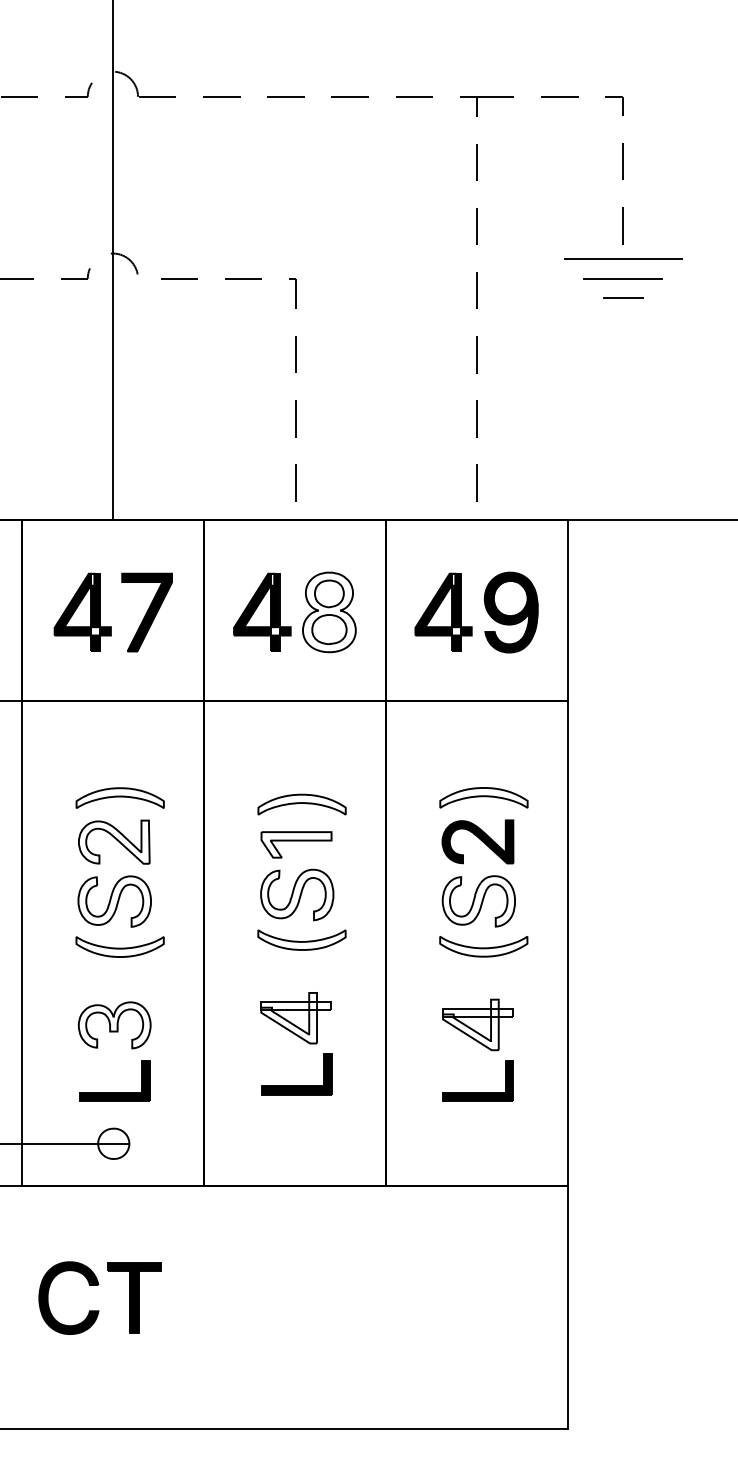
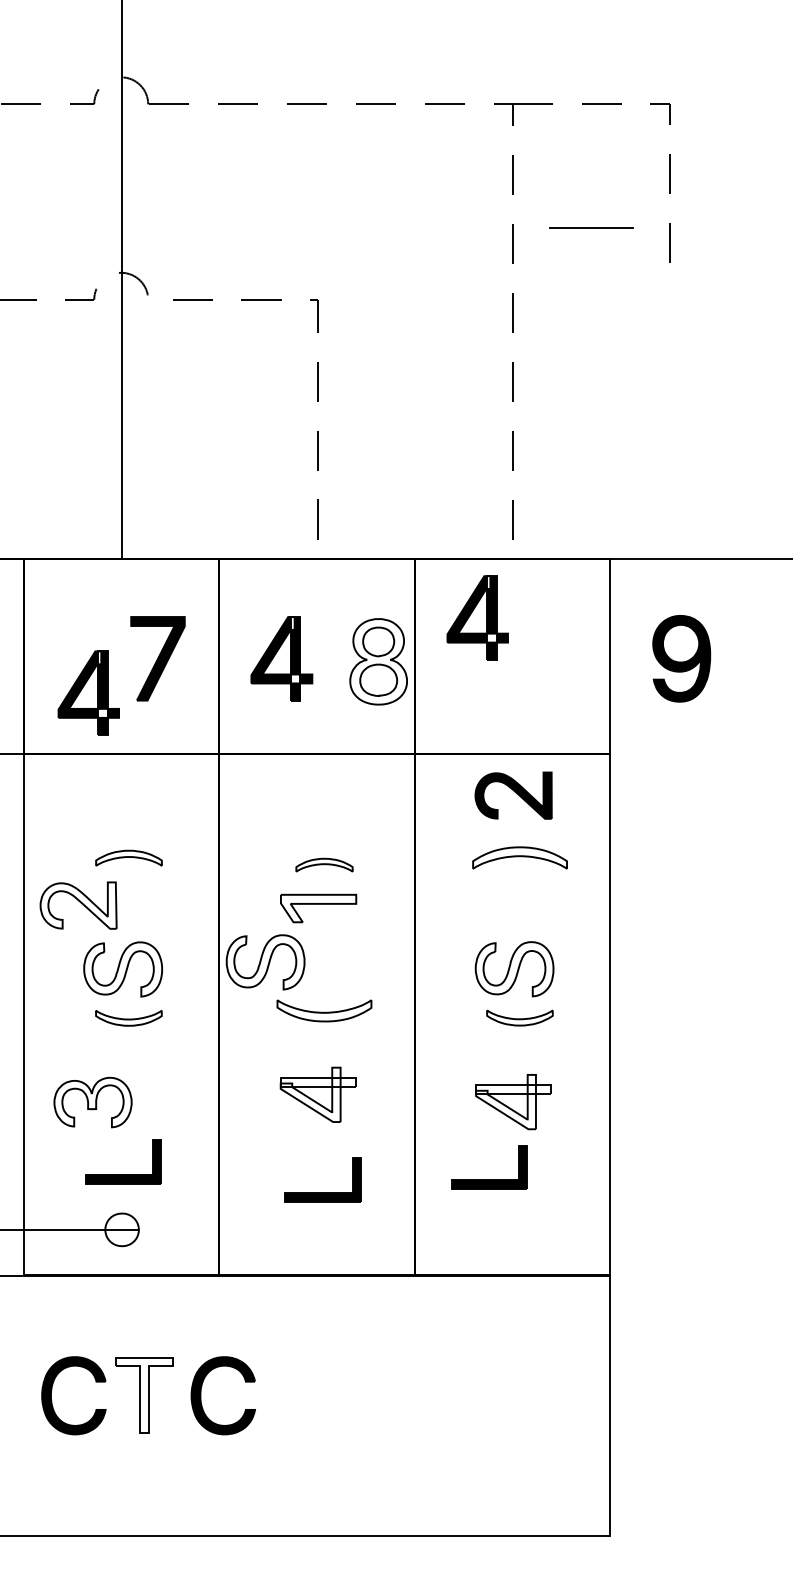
line: (622, 259) -> (669, 279), removed
line: (622, 278) -> (590, 227), moved
line: (622, 298) -> (669, 321), removed
part: (82, 611) -> (88, 692), moved
part: (443, 611) -> (477, 616), moved
part: (329, 612) -> (378, 661), moved
part: (511, 612) -> (681, 658), moved
part: (119, 797) -> (128, 857), size x0.7
part: (301, 804) -> (323, 865), size x0.6
part: (114, 841) -> (78, 904), moved
part: (477, 841) -> (513, 795), moved
part: (297, 894) -> (265, 961), moved
part: (119, 946) -> (128, 1017), size x0.7
part: (483, 946) -> (519, 1017), size x0.7
part: (114, 1025) -> (92, 1102), moved
part: (296, 1085) -> (322, 1191), moved
part: (477, 1092) -> (488, 1180), moved
part: (187, 1297) -> (201, 1395), added
fill: (134, 1298) -> (144, 1396), removed

